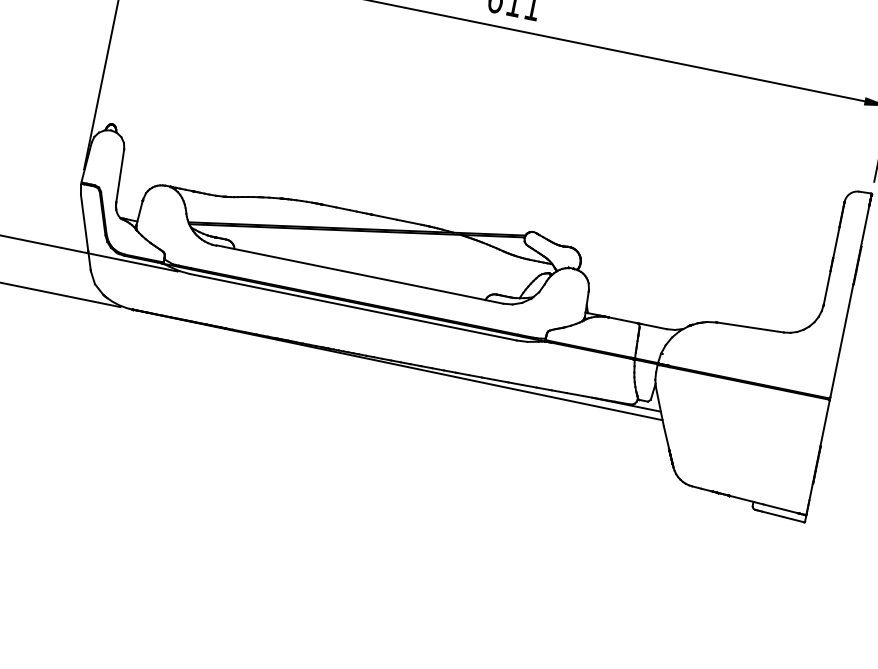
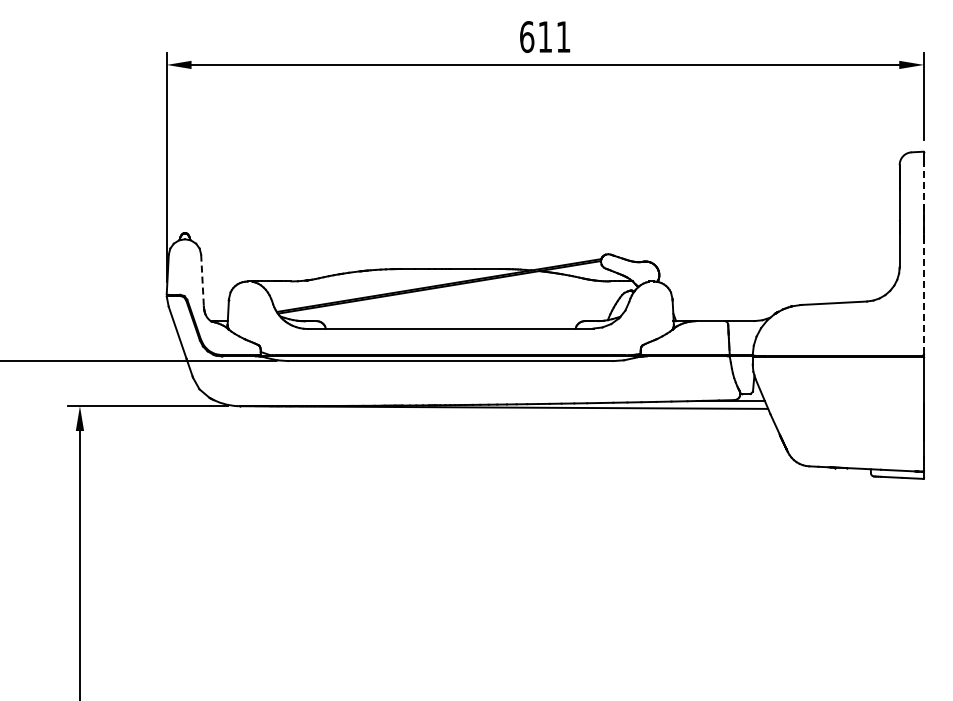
line: (120, 175) -> (202, 280), solid -> dashed
line: (850, 301) -> (924, 258), solid -> dashed

